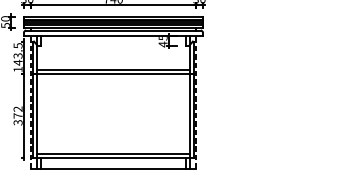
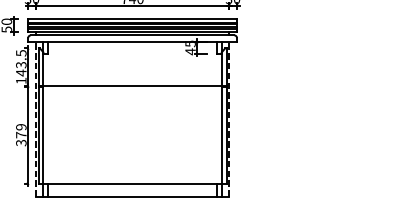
line: (113, 70) -> (132, 81), removed
text: (18, 109) -> (21, 127), 372 -> 379
line: (113, 153) -> (132, 178), removed

